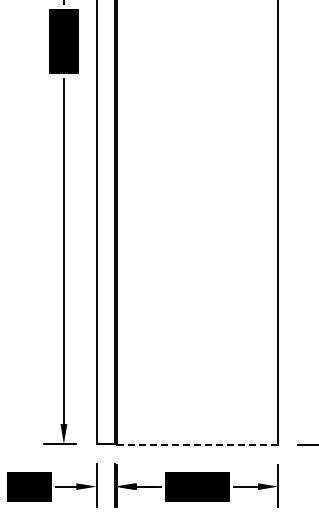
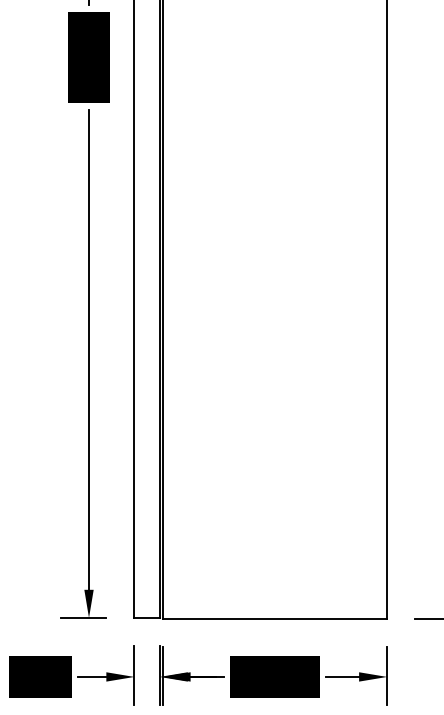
line: (197, 445) -> (274, 619), dashed -> solid

